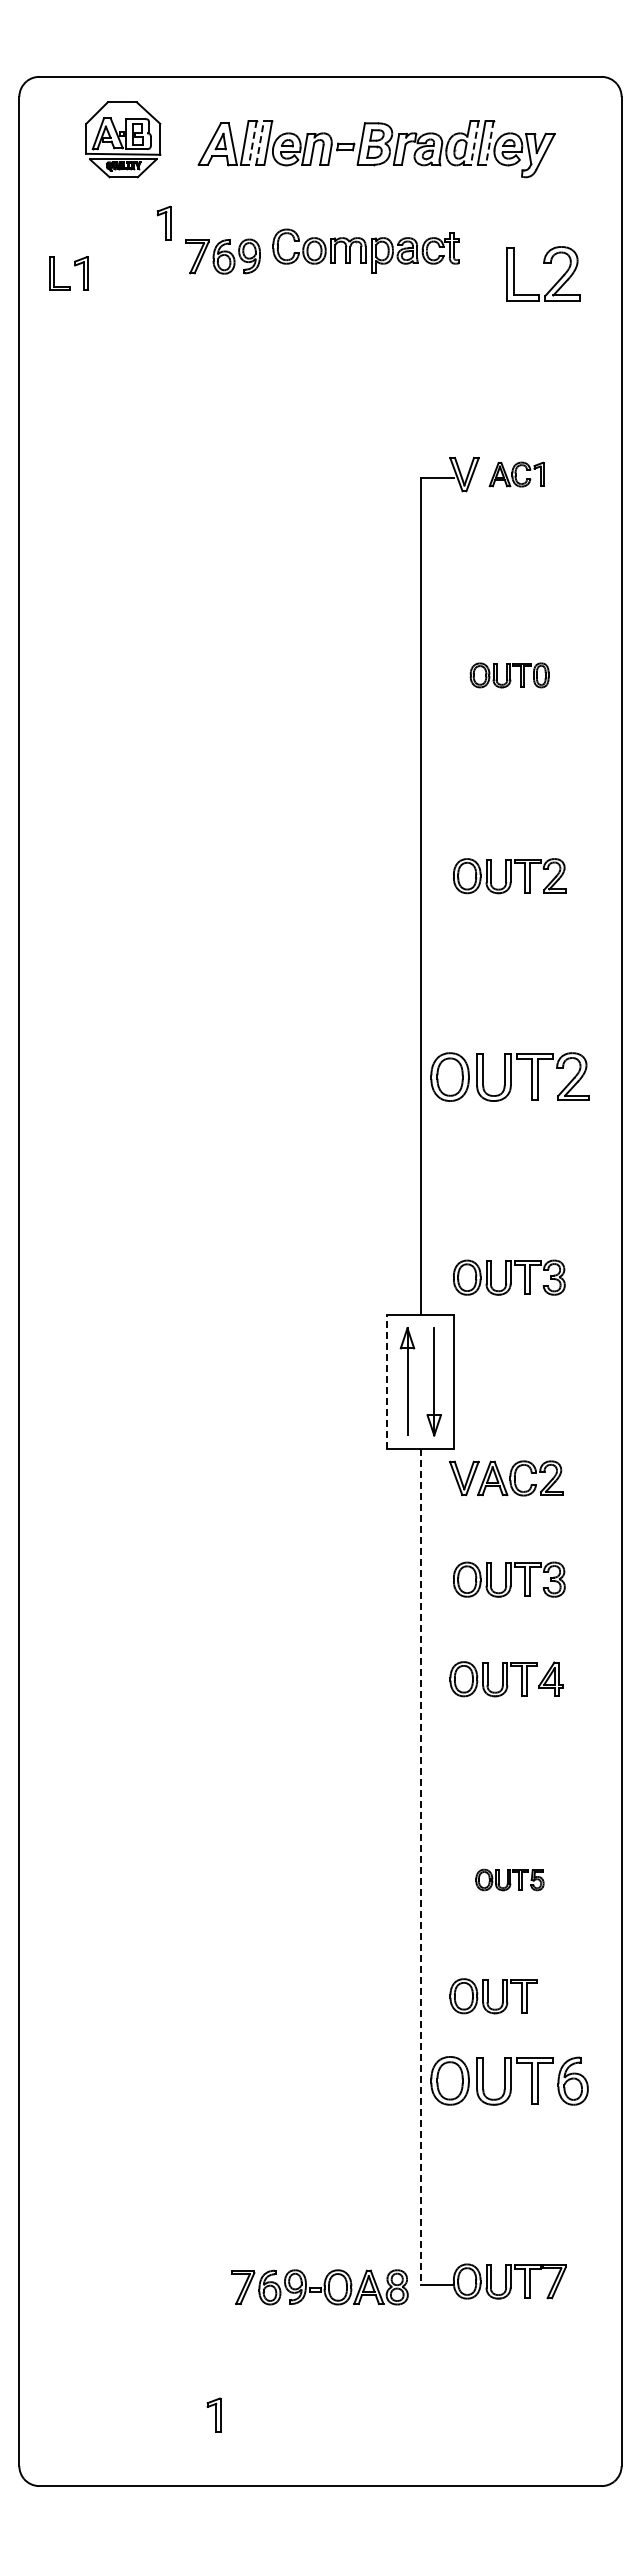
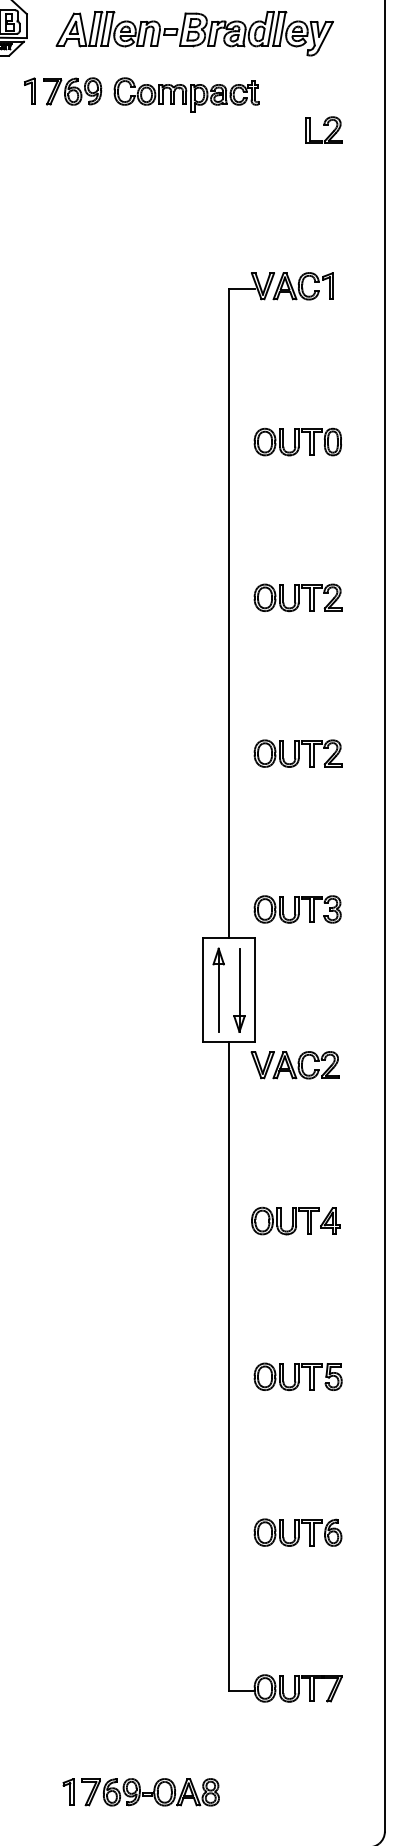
line: (260, 142) -> (104, 28), dashed -> solid
line: (252, 143) -> (98, 29), dashed -> solid
line: (474, 143) -> (270, 29), dashed -> solid
line: (489, 143) -> (282, 29), dashed -> solid
part: (365, 250) -> (186, 94), moved
part: (222, 256) -> (72, 91), moved
part: (542, 272) -> (323, 129), size x0.62
part: (516, 474) -> (303, 286), size x1.43
part: (509, 675) -> (297, 442), size x1.43
part: (509, 1076) -> (297, 753), size x0.71
line: (387, 1381) -> (203, 990), dashed -> solid
part: (509, 1579) -> (297, 1143), removed
line: (420, 1867) -> (228, 1367), dashed -> solid
part: (509, 1879) -> (297, 1376), size x1.67
part: (493, 1996) -> (285, 1467), removed
part: (509, 2080) -> (297, 1532), size x0.71
part: (319, 2287) -> (150, 1792), moved

